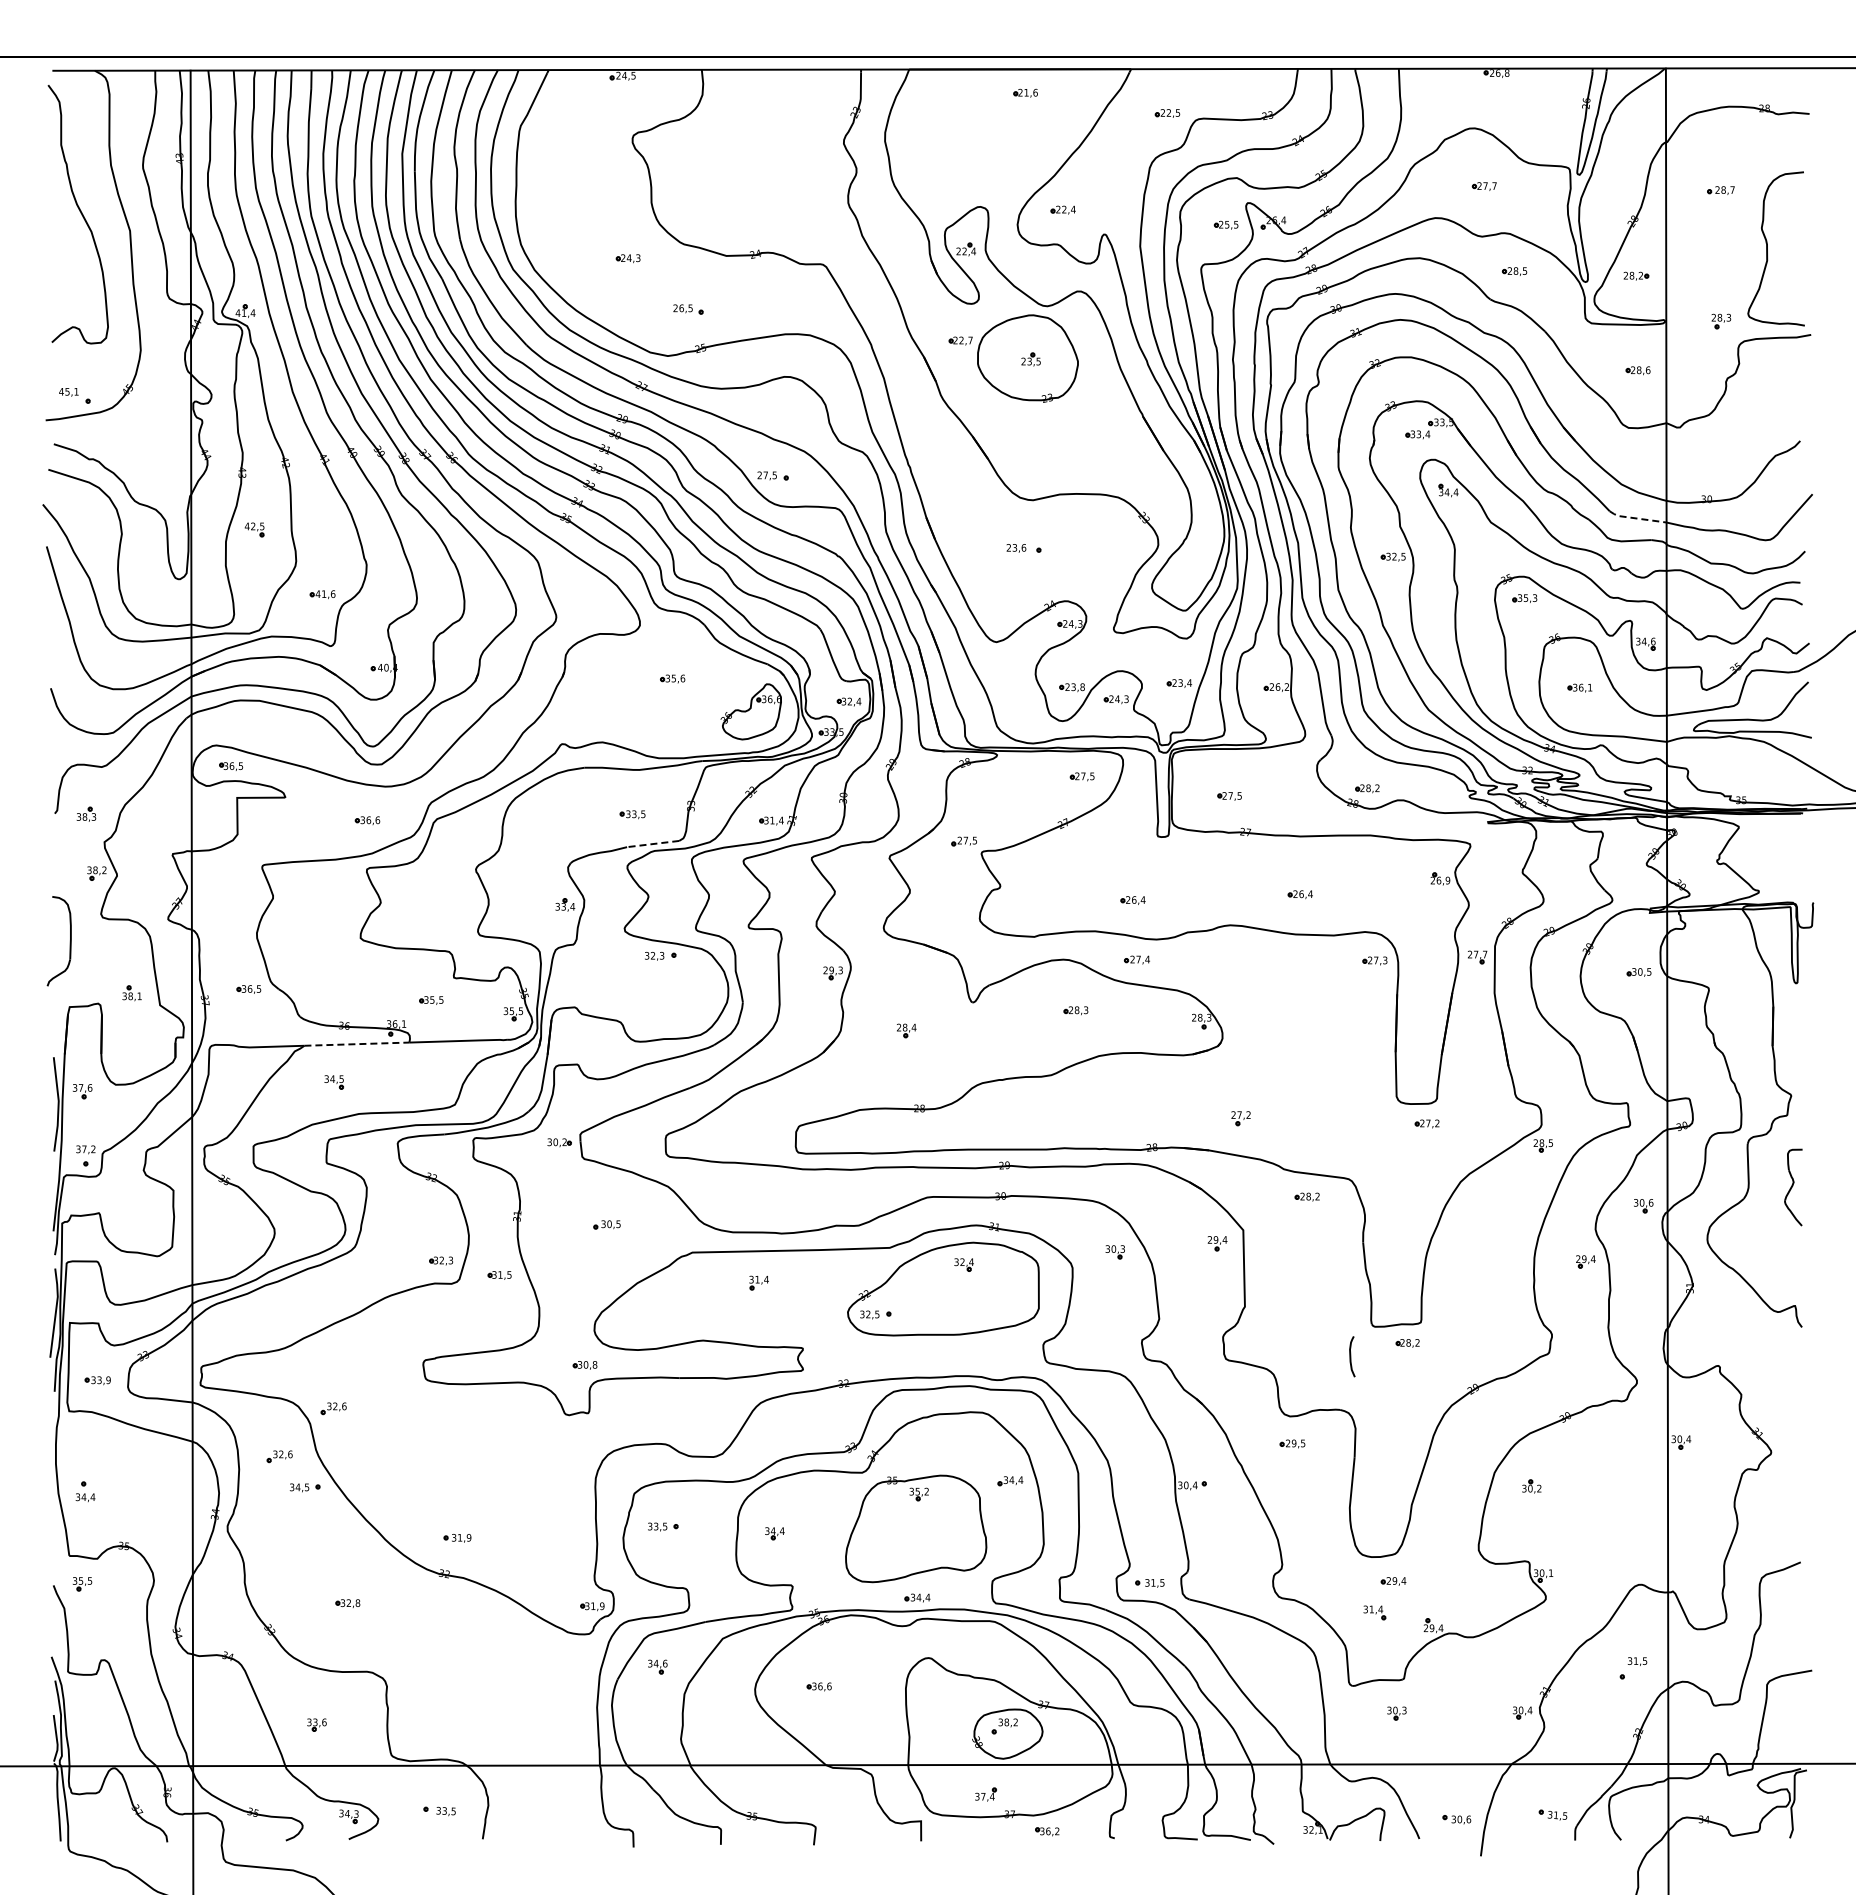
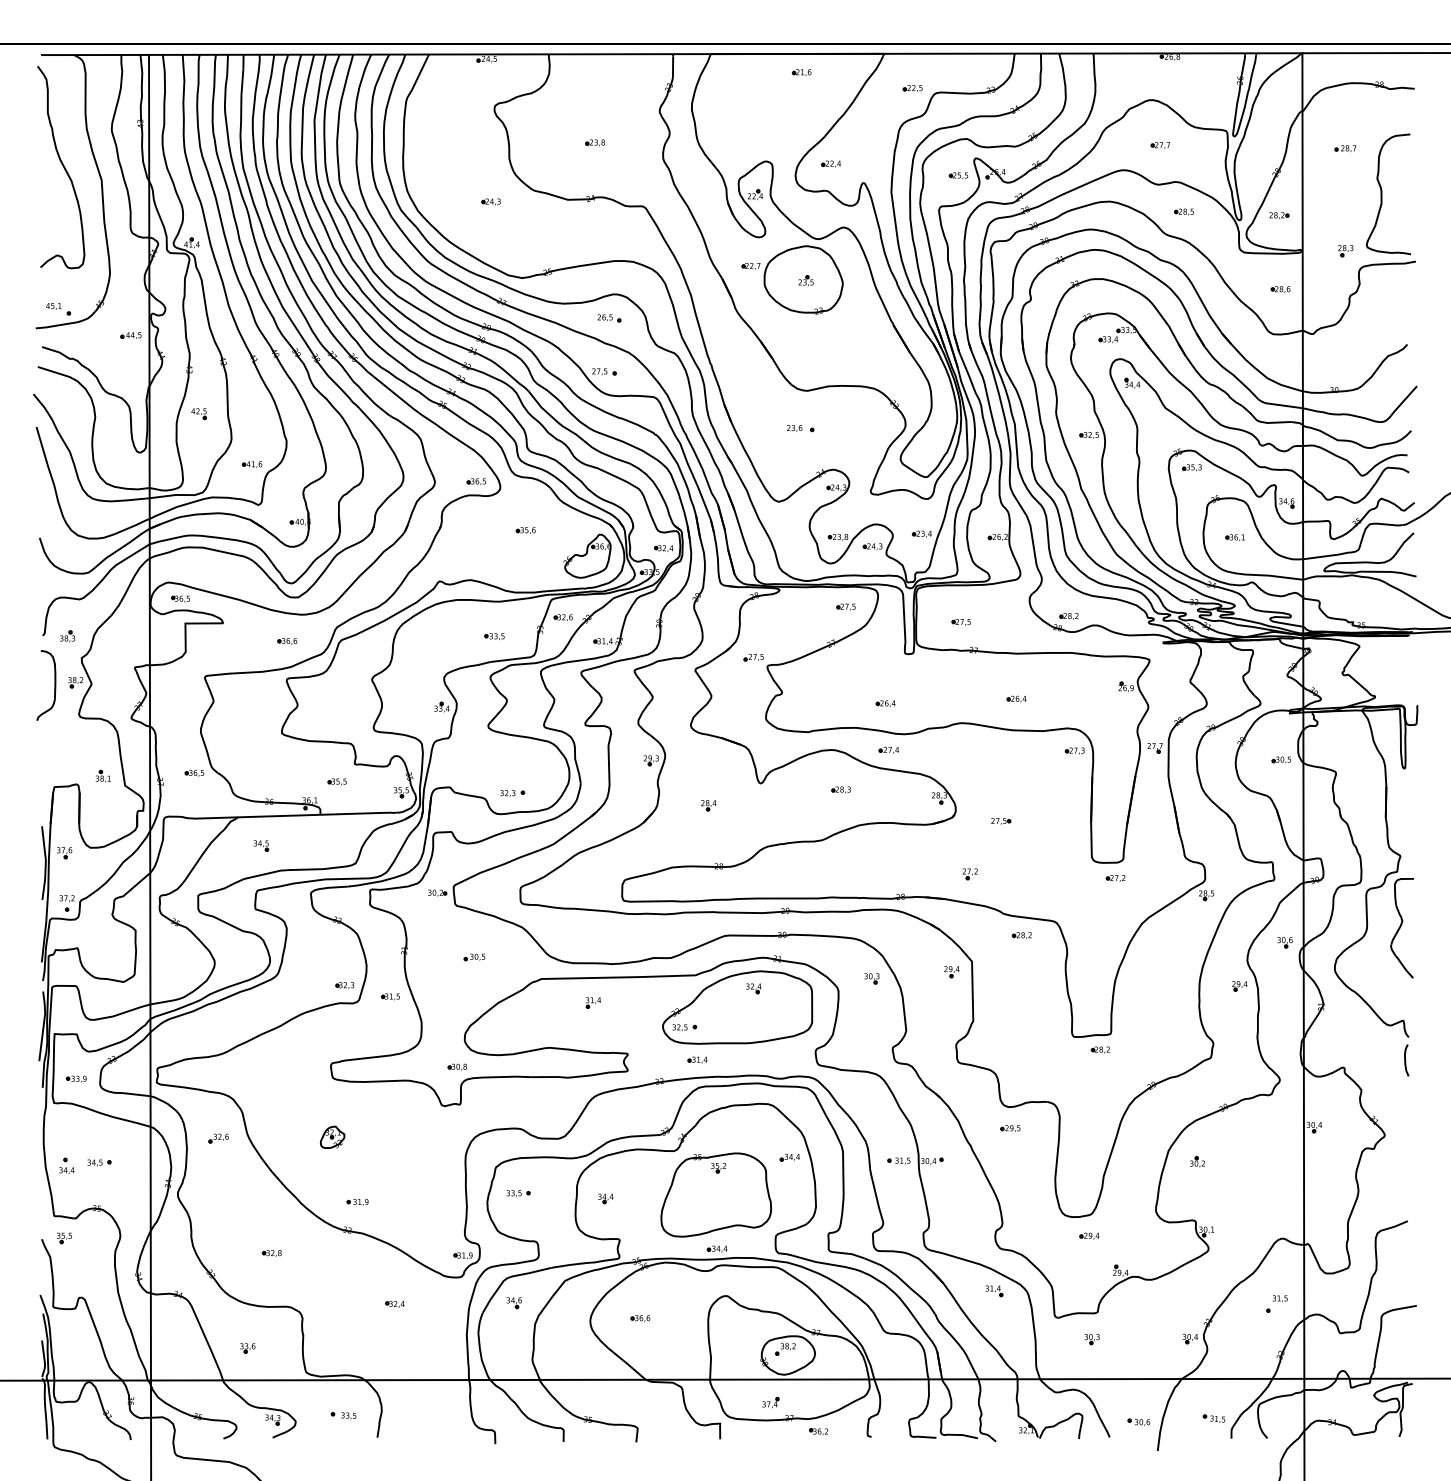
part: (760, 182) -> (594, 142), added
part: (688, 309) -> (609, 318), moved
part: (167, 429) -> (130, 335), added
line: (1636, 518) -> (1279, 405), dashed -> solid
part: (608, 616) -> (475, 481), added
part: (720, 790) -> (563, 617), added
line: (652, 844) -> (510, 659), dashed -> solid
part: (69, 941) -> (54, 685), moved
part: (660, 956) -> (512, 793), moved
line: (356, 1044) -> (278, 816), dashed -> solid
part: (1280, 1050) -> (1001, 821), added
part: (1793, 1187) -> (1402, 928), size x1.67
part: (891, 1355) -> (696, 1059), added
curve: (1351, 1356) -> (1406, 1060), moved
part: (333, 1408) -> (260, 1100), removed
part: (425, 1454) -> (332, 1136), added
part: (304, 1487) -> (98, 1162), moved
part: (1149, 1583) -> (898, 1161), moved
part: (1374, 1612) -> (994, 1290), moved
part: (504, 1668) -> (394, 1304), added

